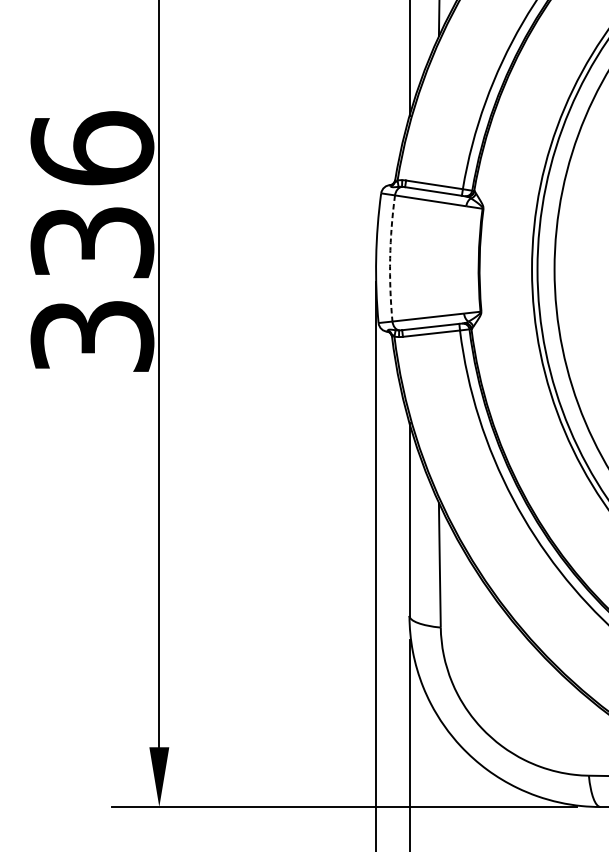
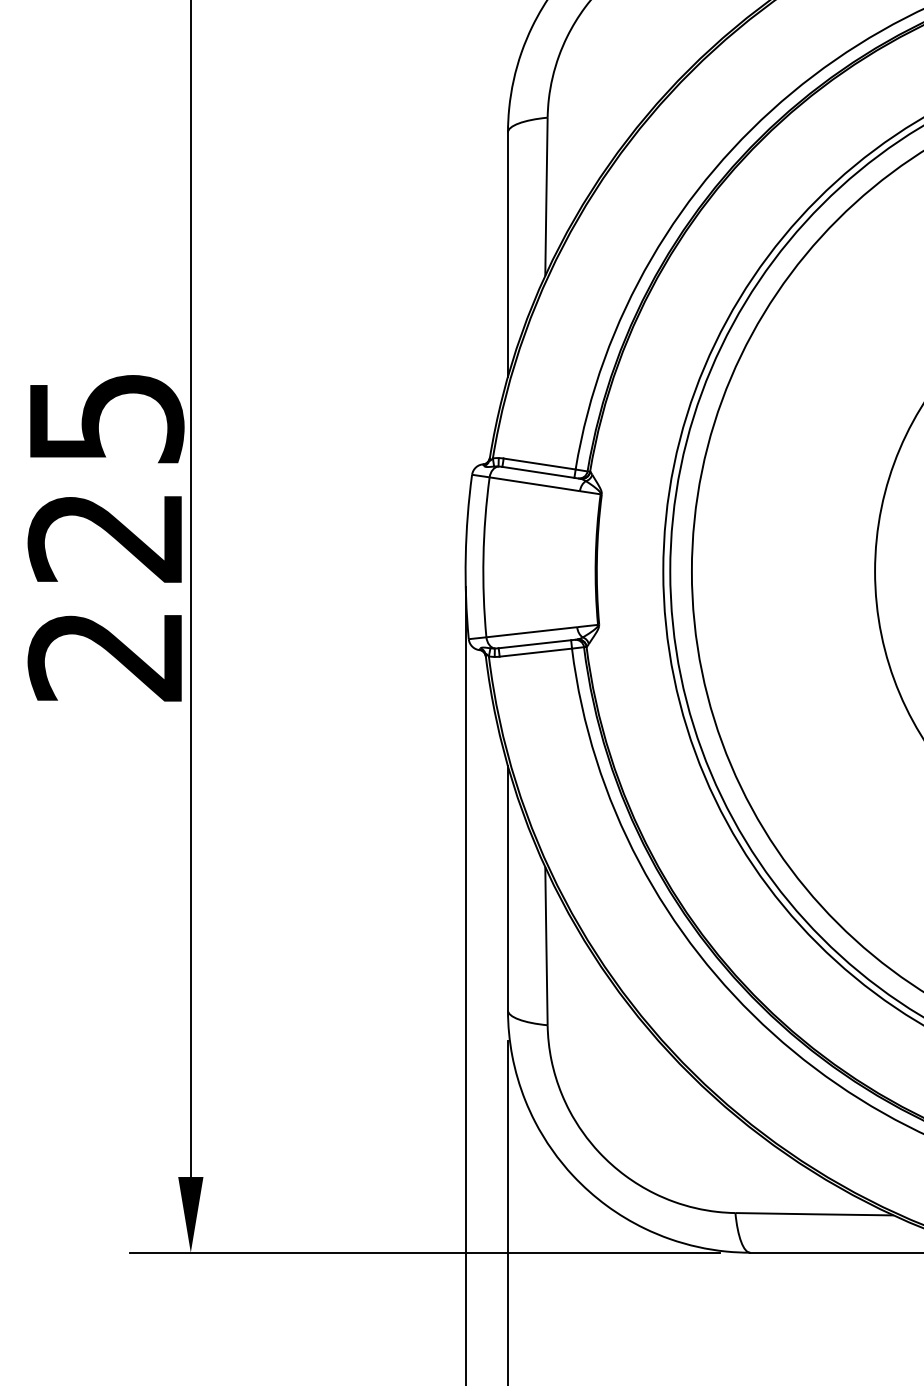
text: (92, 241) -> (105, 535), 336 -> 225
arc: (390, 258) -> (483, 557), dashed -> solid

